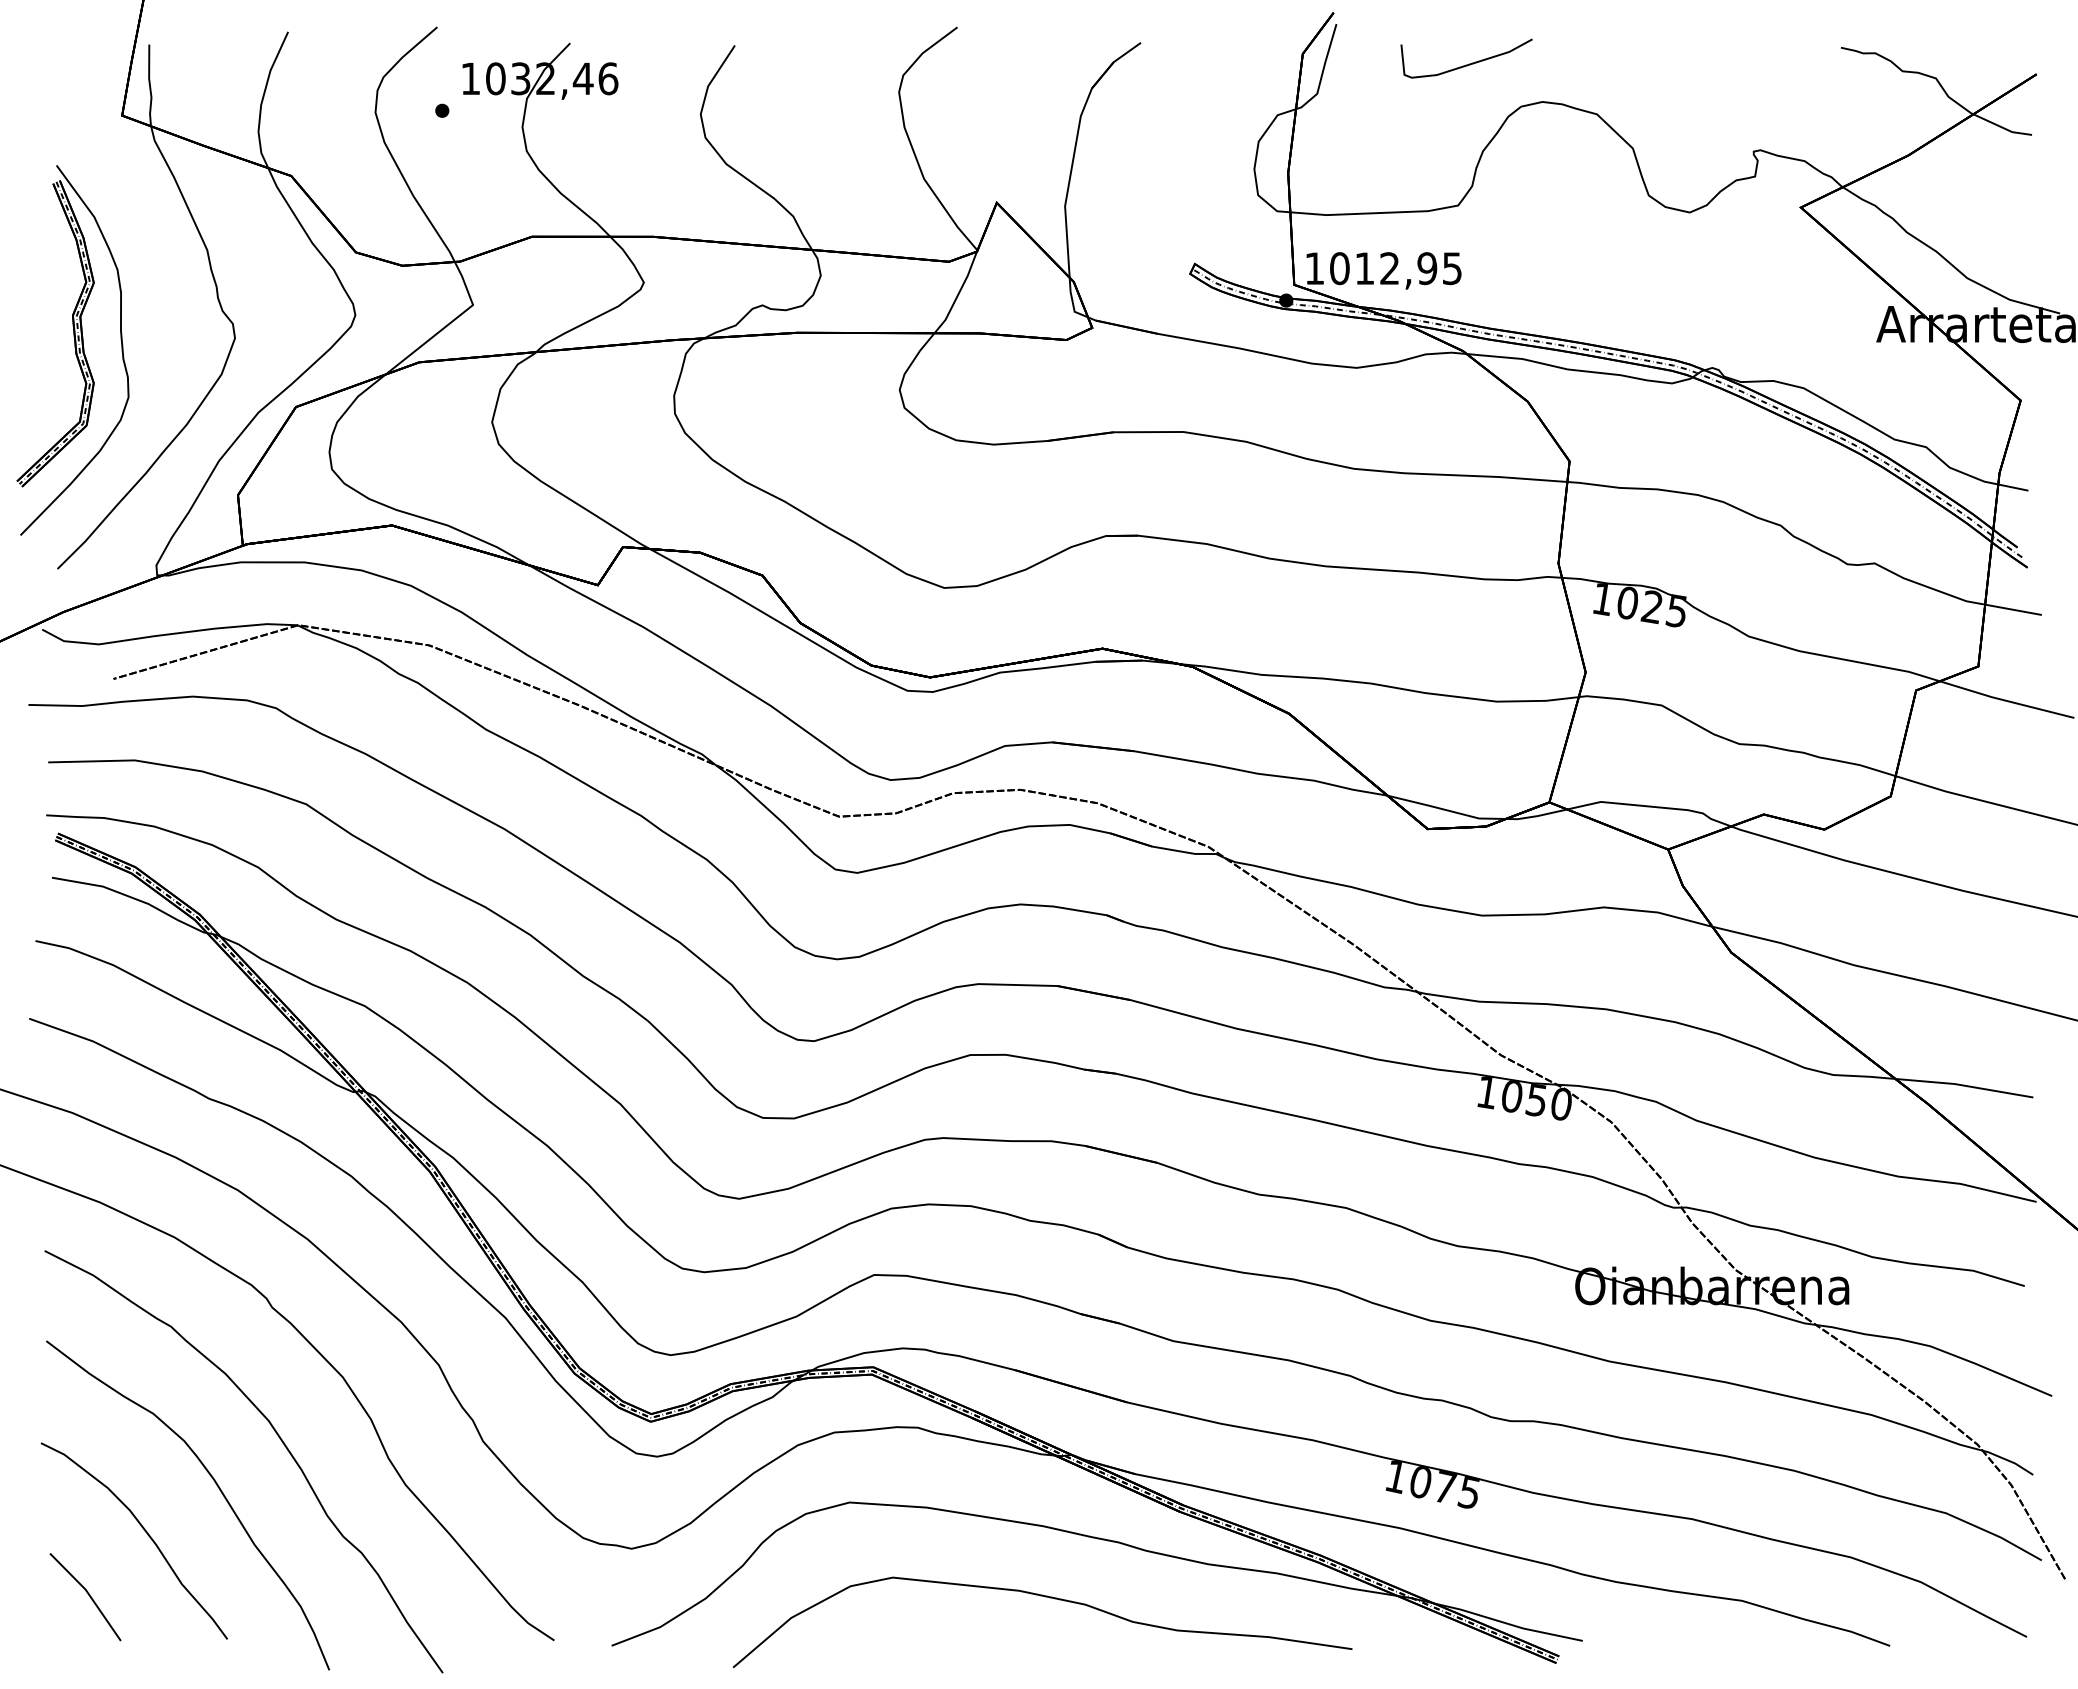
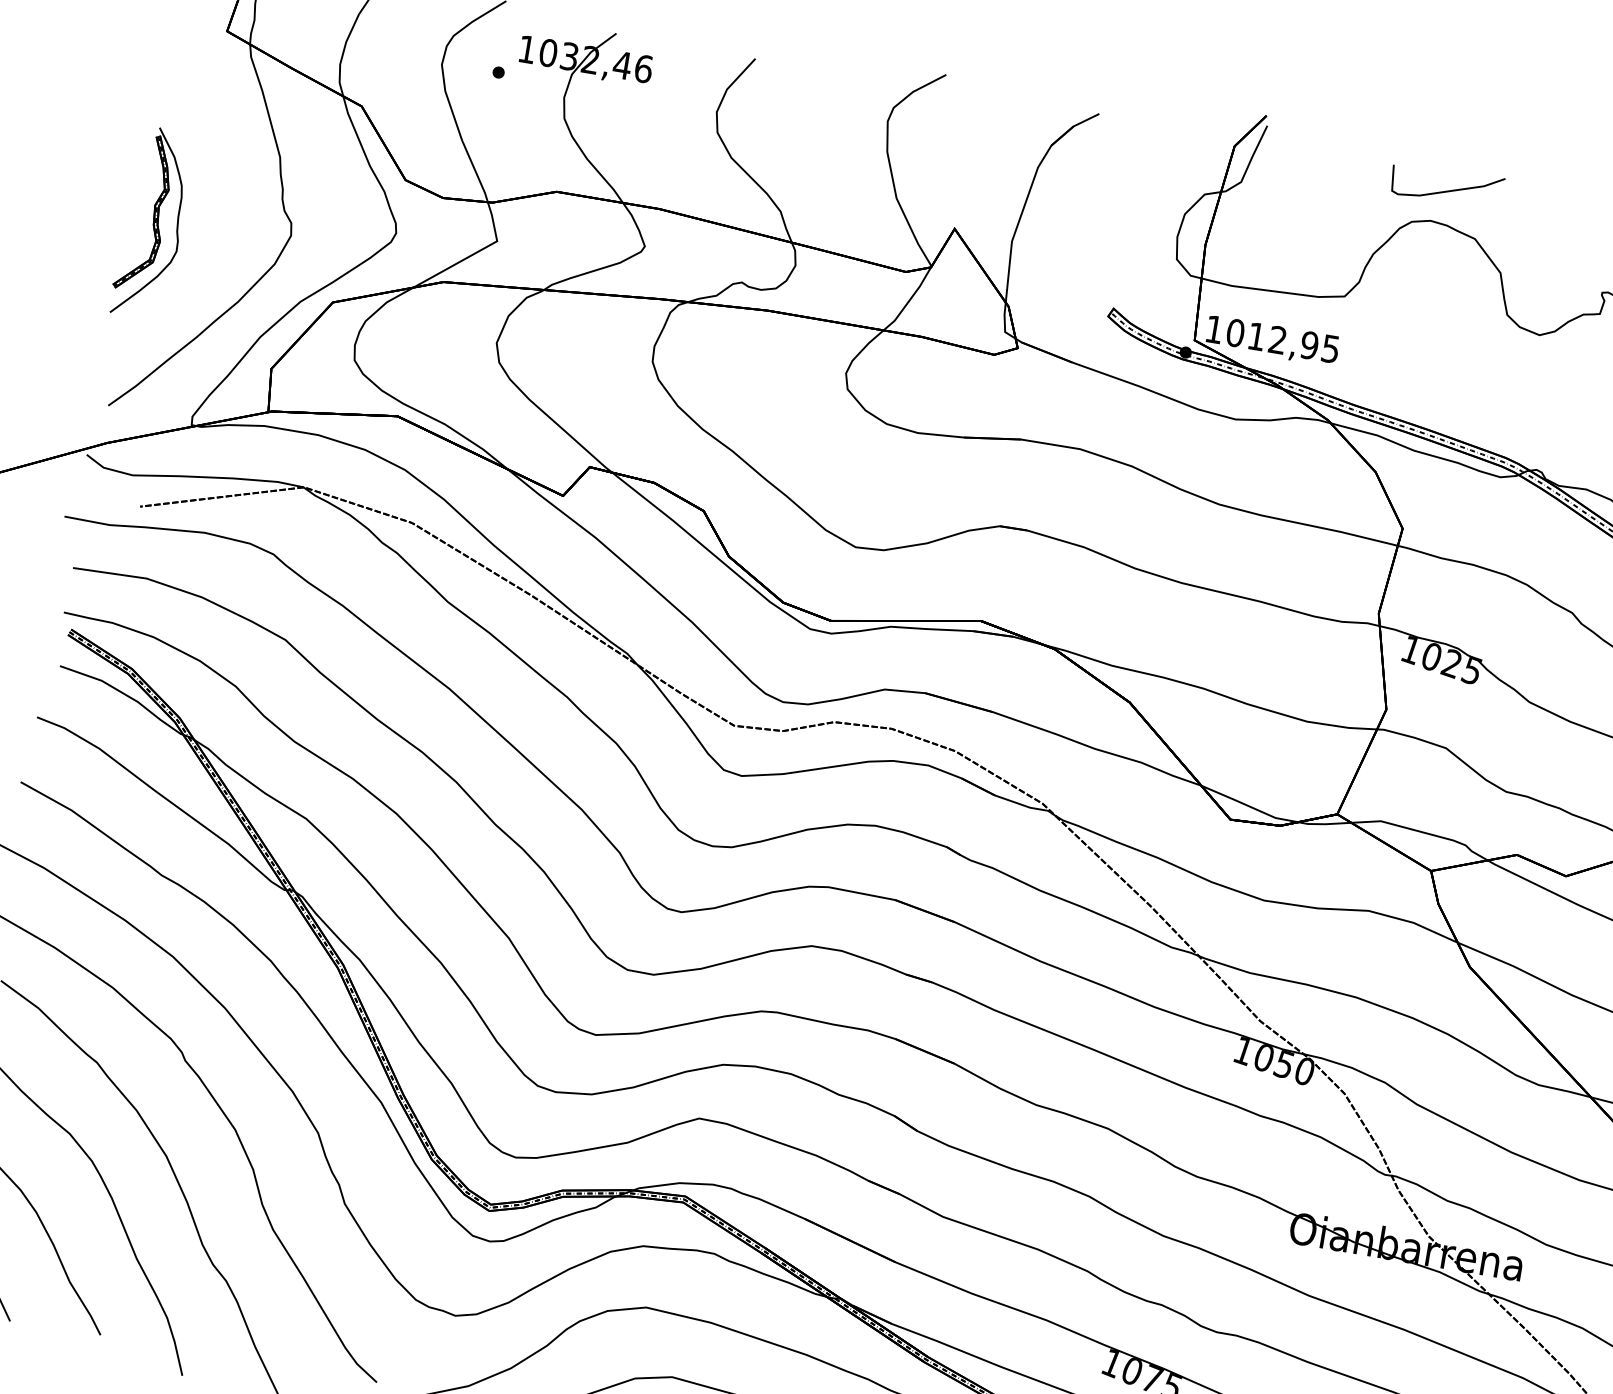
curve: (1469, 63) -> (1448, 190), moved
part: (72, 350) -> (151, 222), size x0.6

